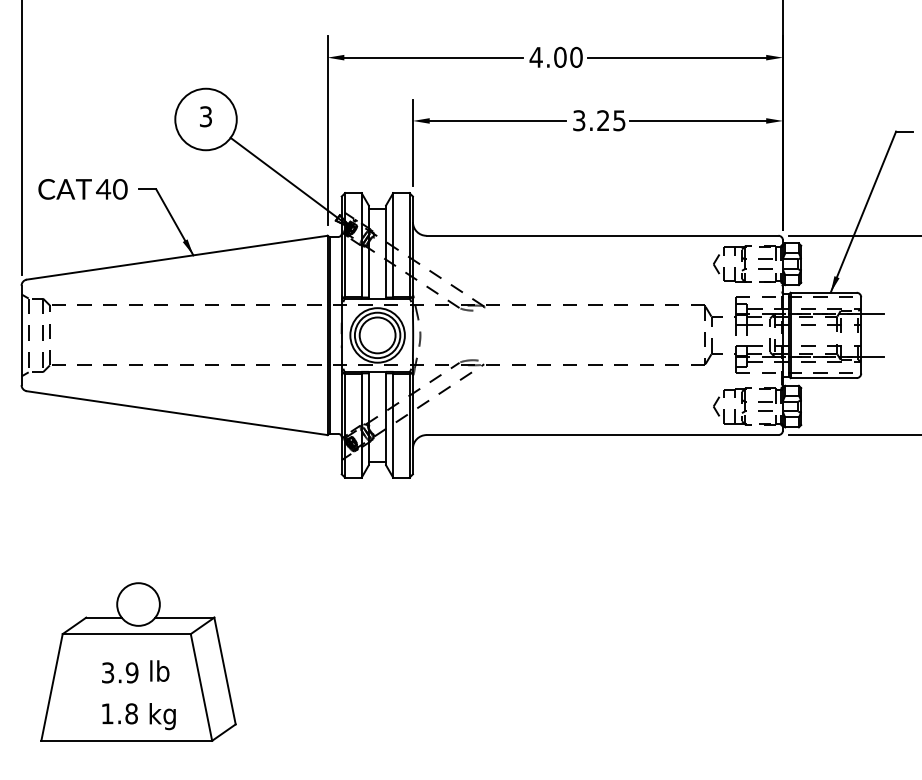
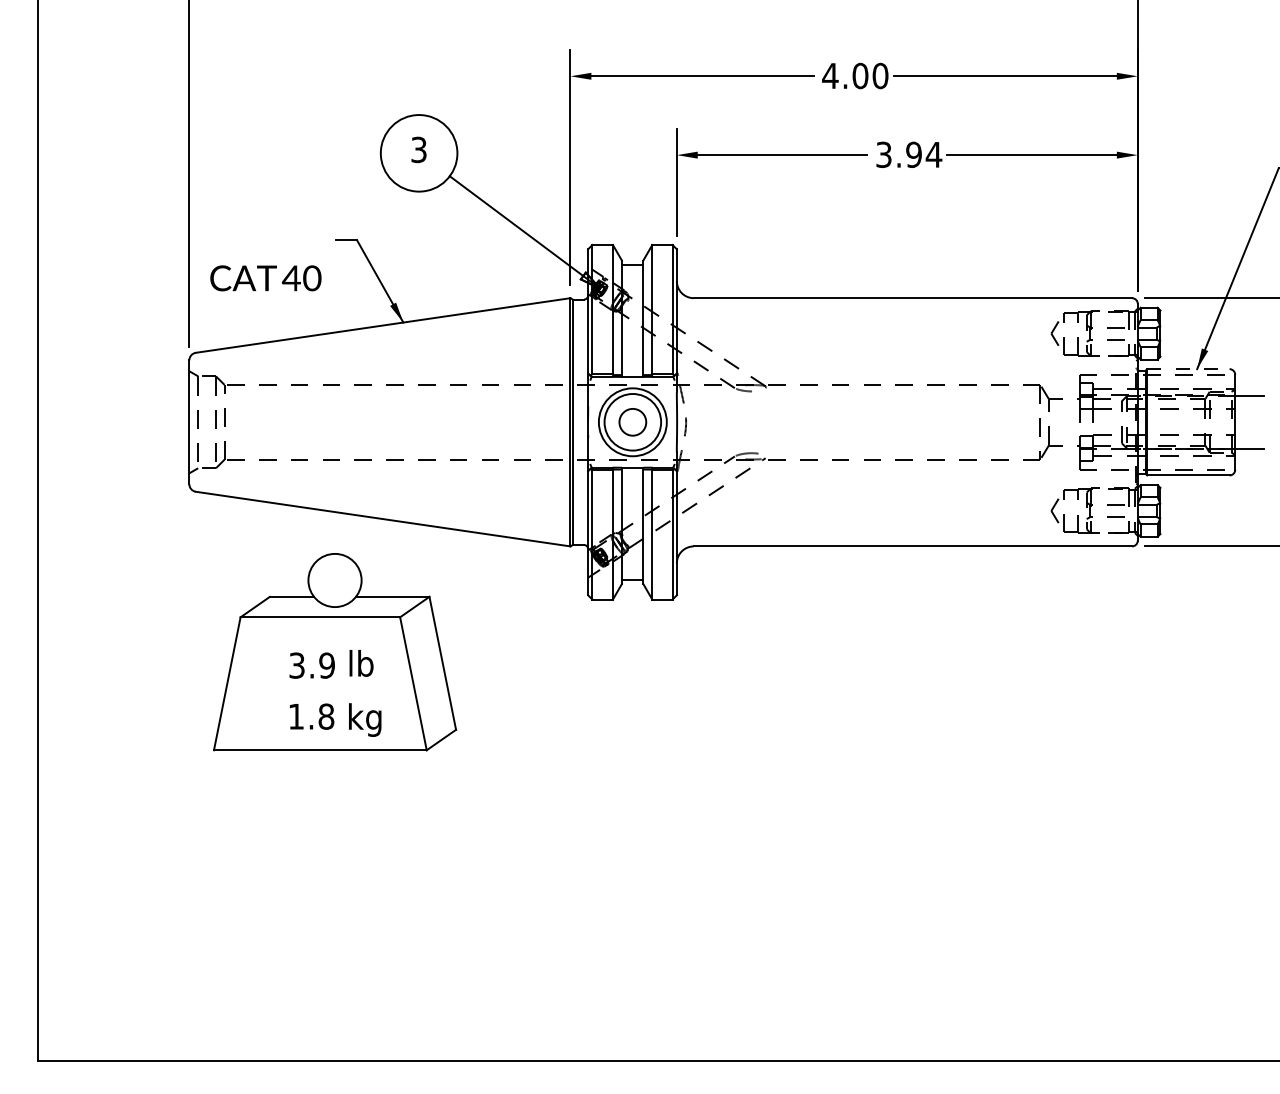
text: (611, 120) -> (924, 154), 3.25 -> 3.94
text: (82, 189) -> (265, 278), moved
line: (823, 293) -> (1188, 369), solid -> dashed
circle: (377, 334) -> (632, 421), size x0.6
part: (138, 662) -> (335, 652), moved

